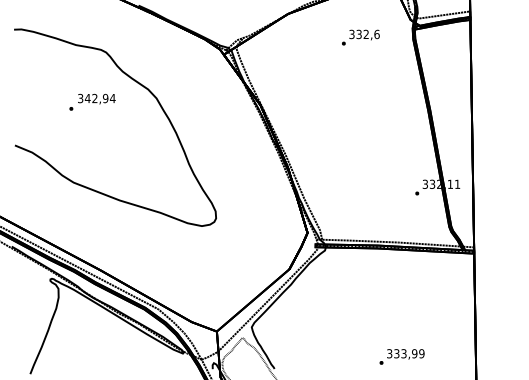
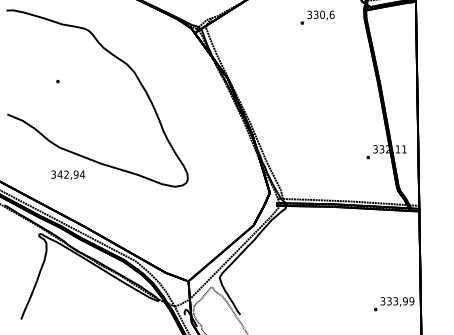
text: (366, 34) -> (322, 14), 332,6 -> 330,6
text: (96, 98) -> (67, 174), moved
text: (401, 356) -> (393, 303), moved

